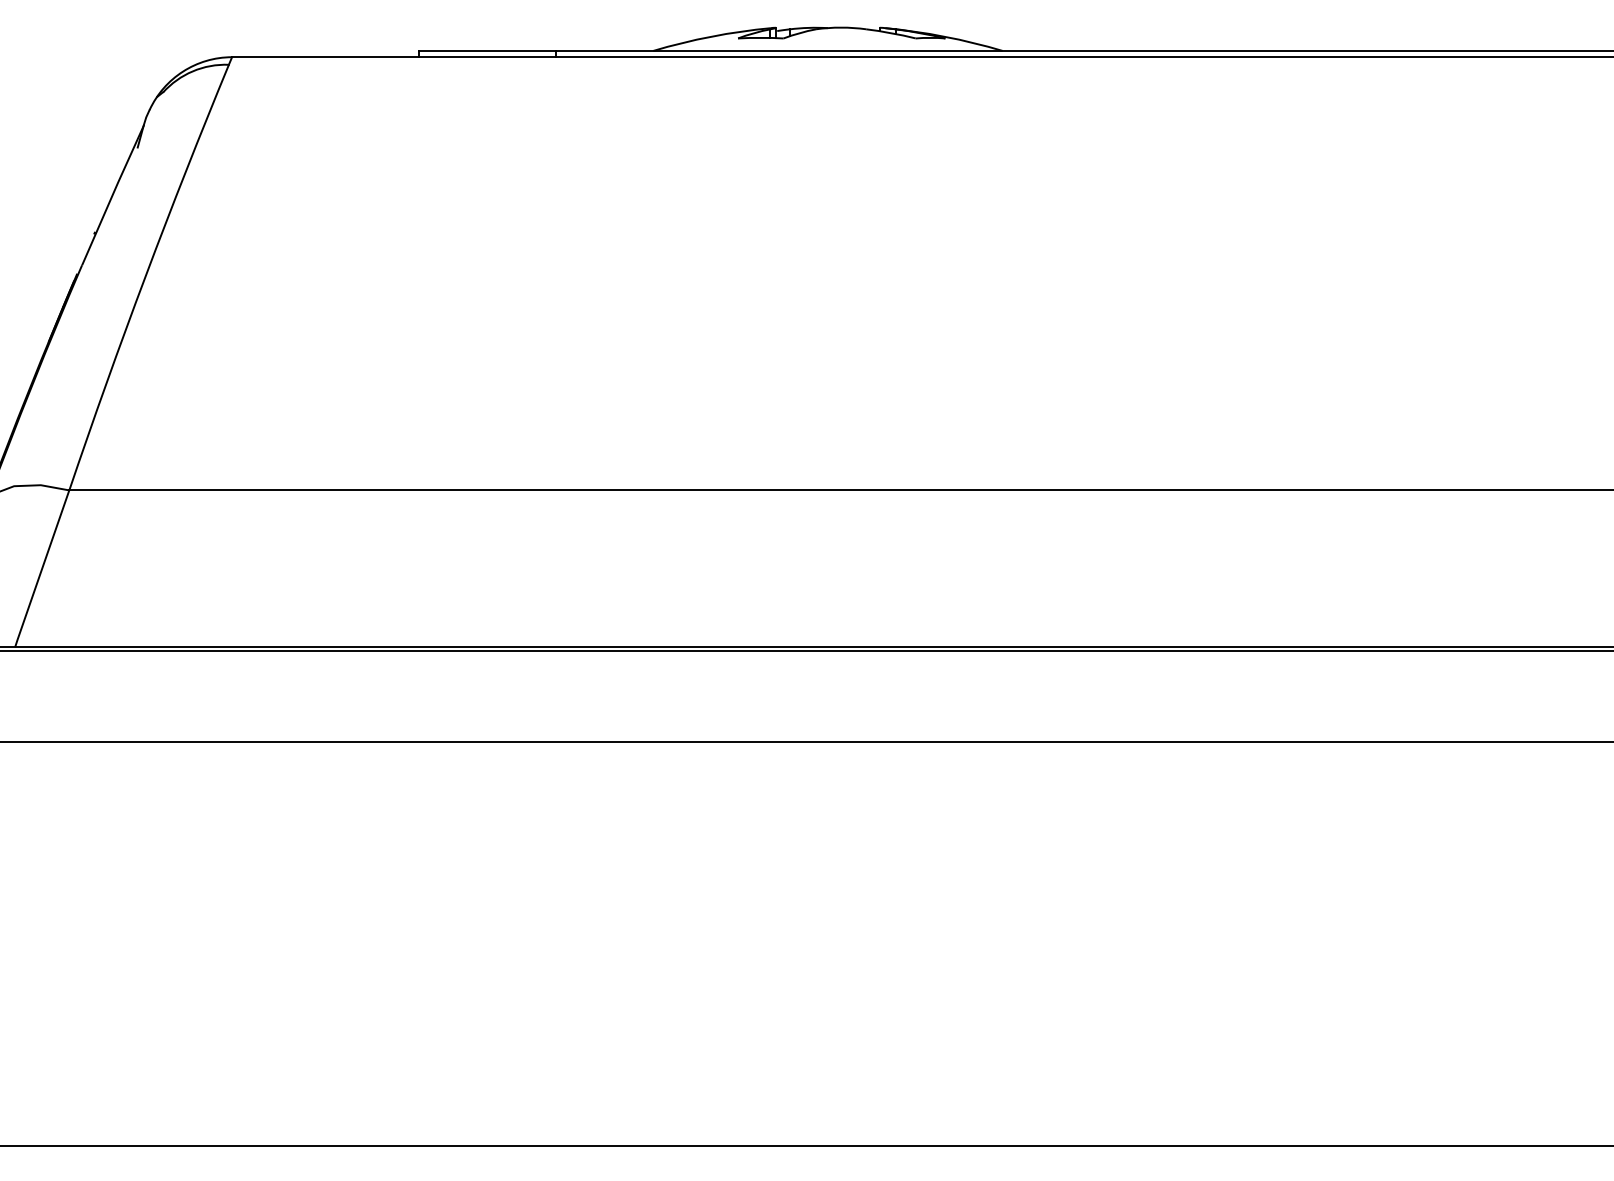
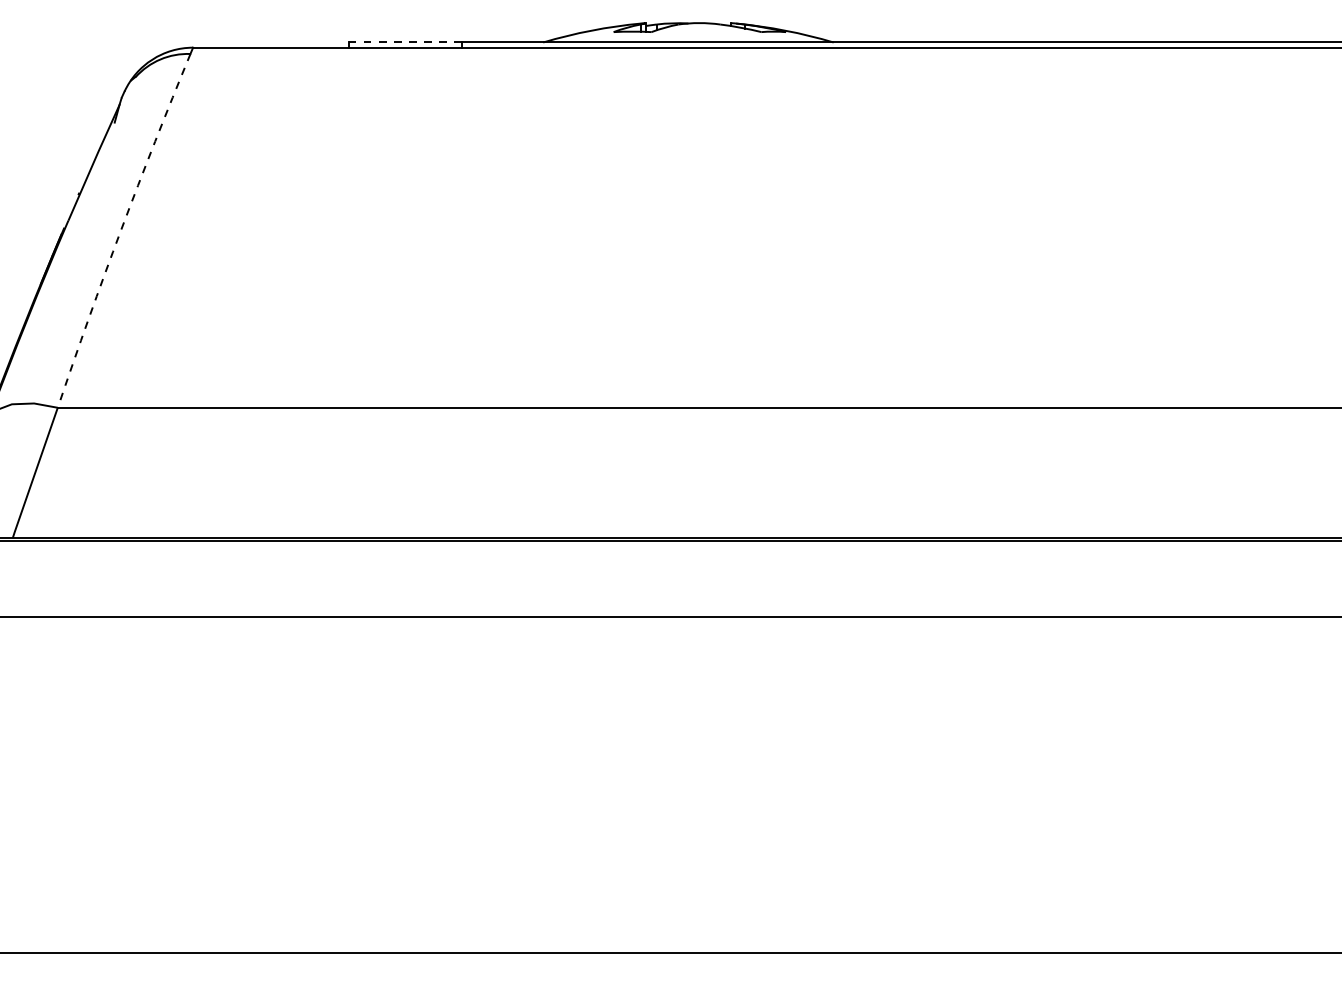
line: (487, 50) -> (405, 42), solid -> dashed
arc: (145, 275) -> (121, 229), solid -> dashed

